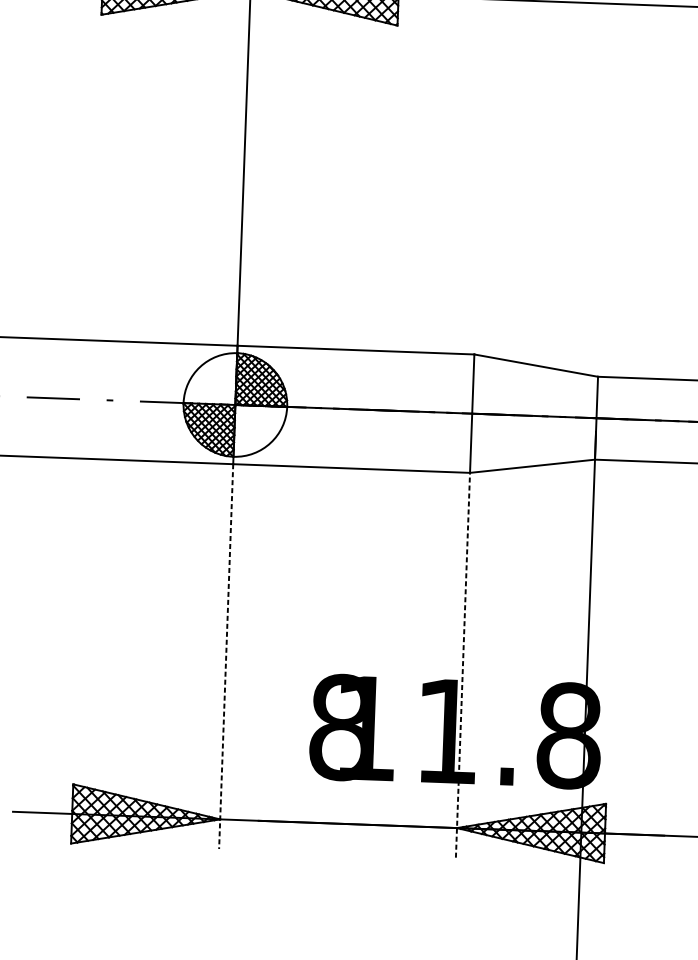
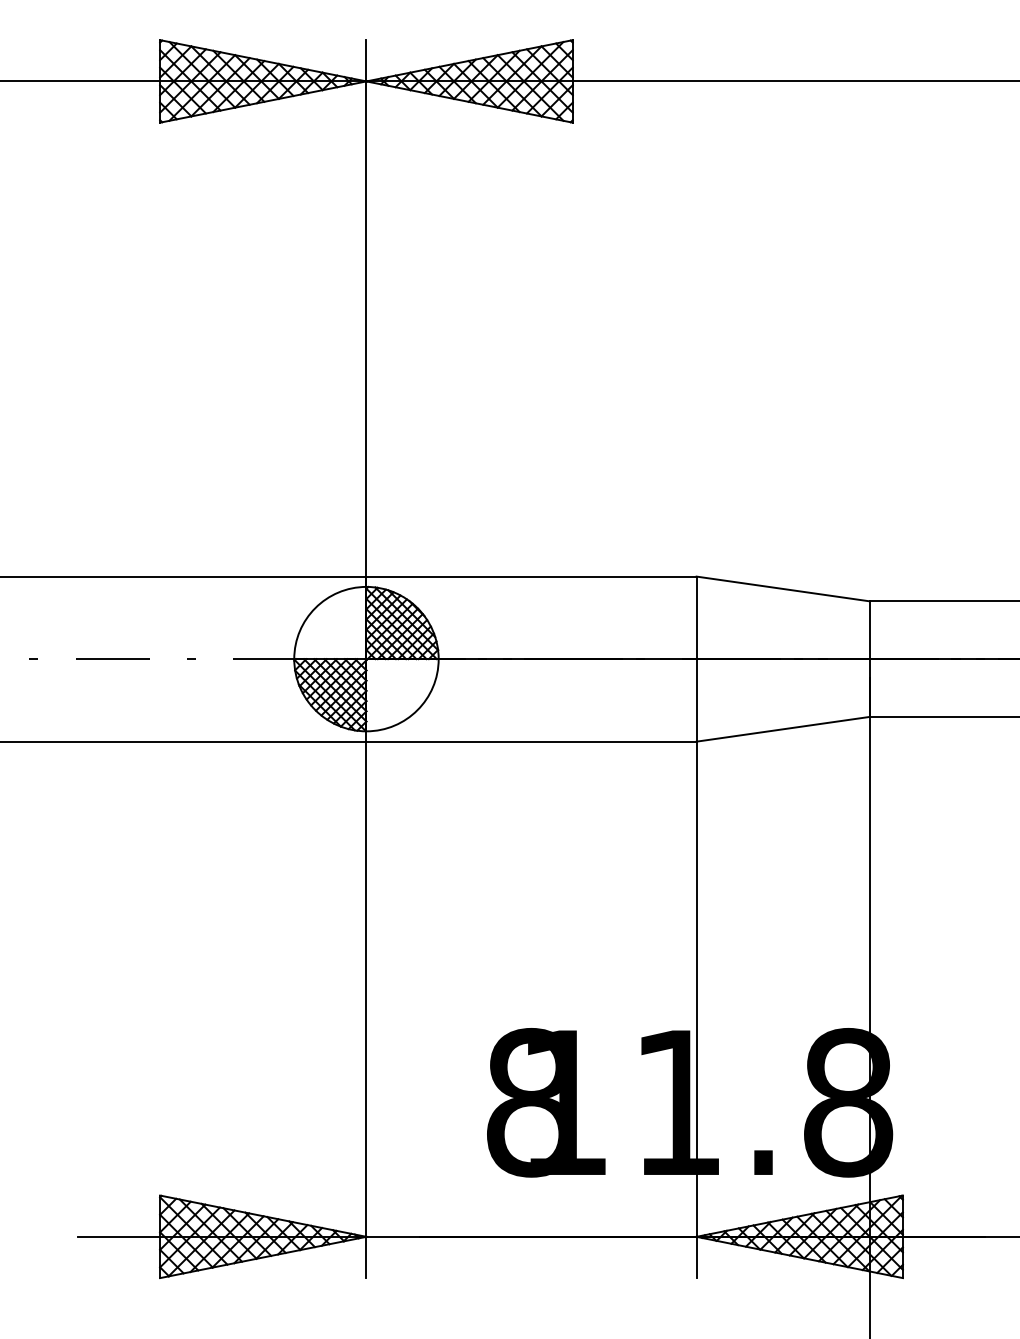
line: (226, 657) -> (366, 1010), dashed -> solid
line: (462, 664) -> (696, 1009), dashed -> solid

